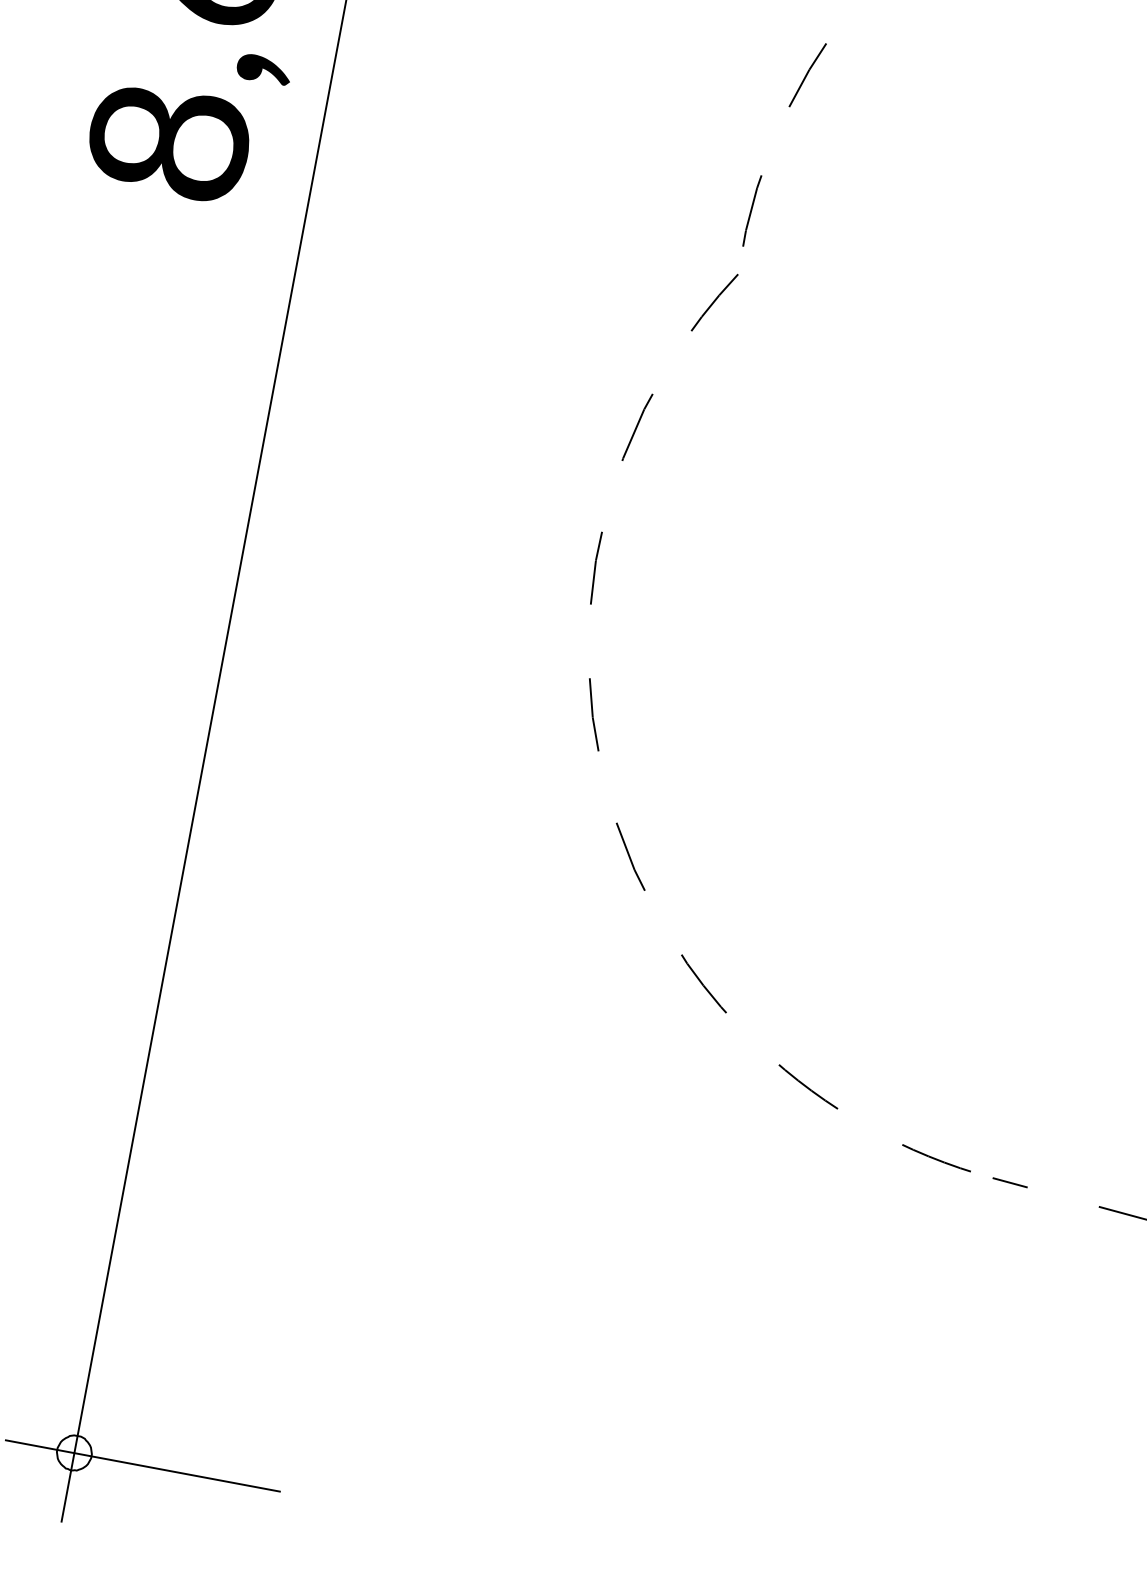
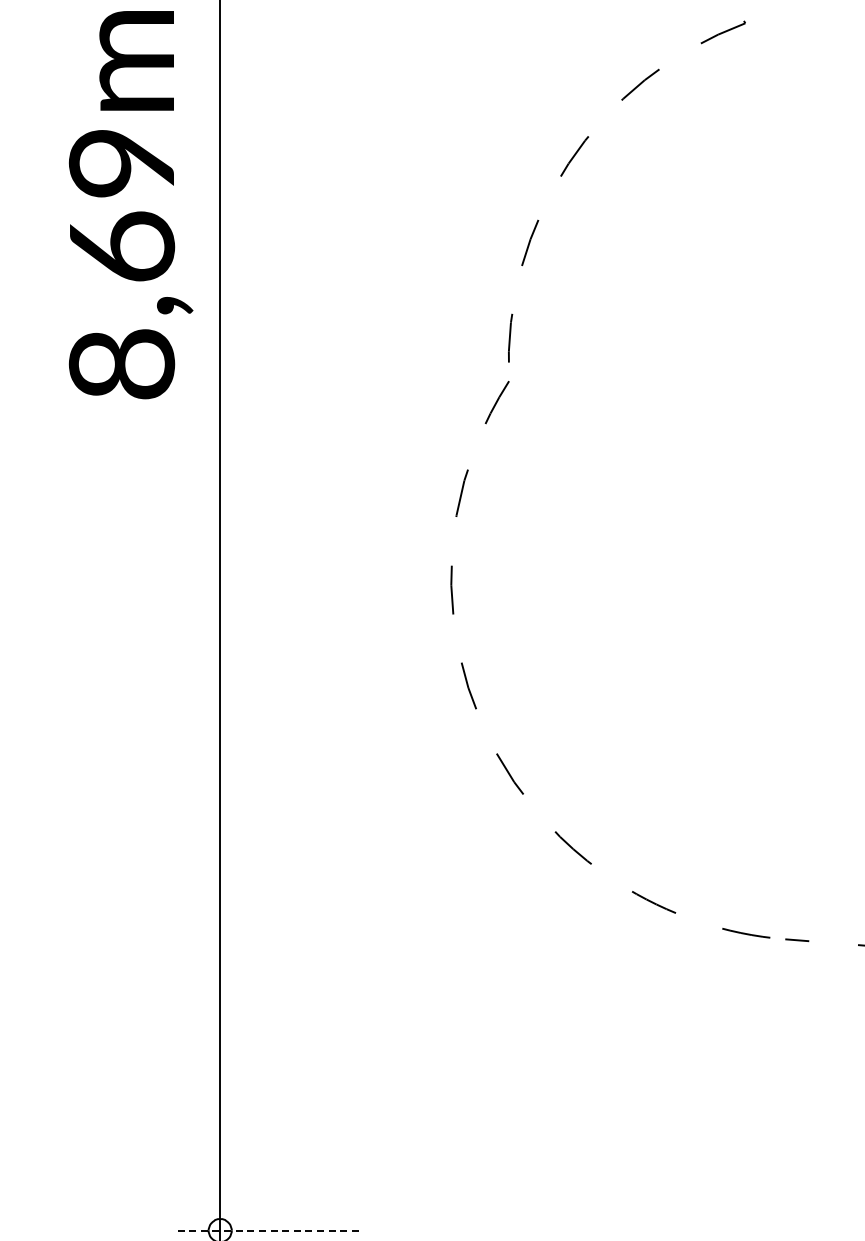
line: (141, 1465) -> (265, 1230), solid -> dashed

